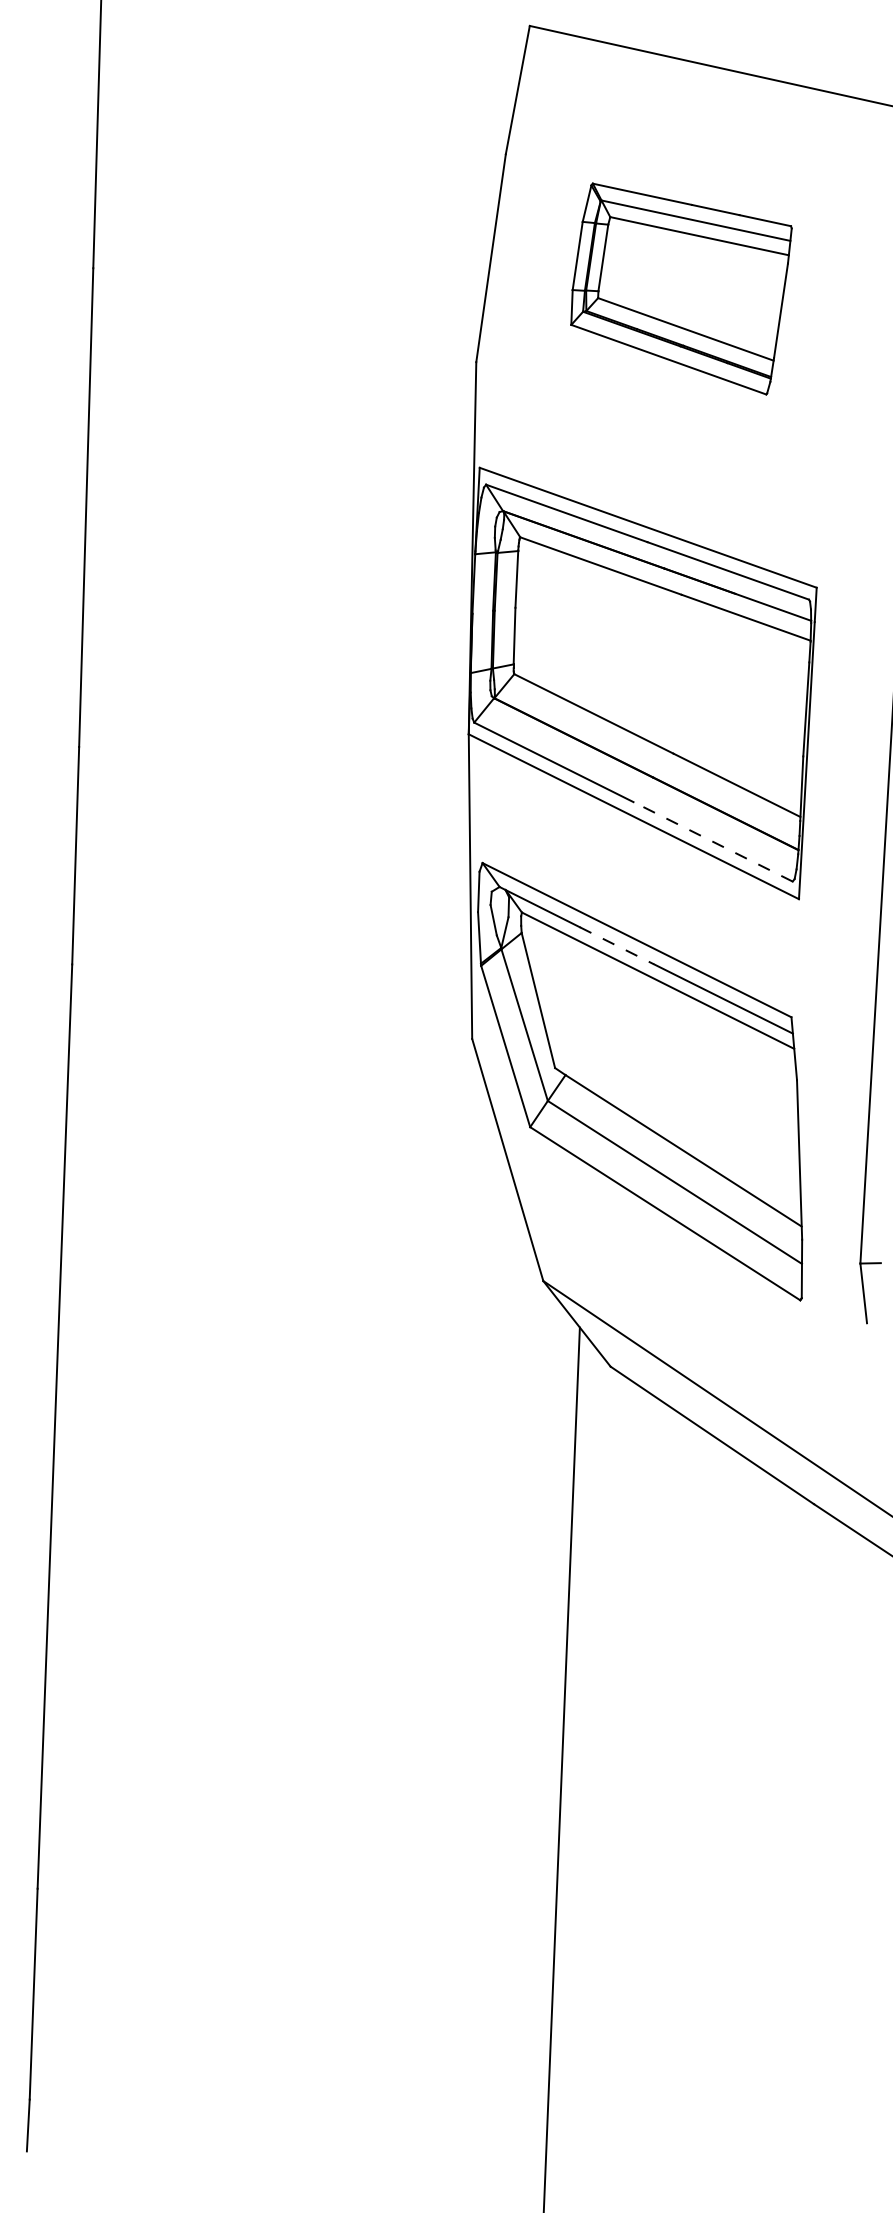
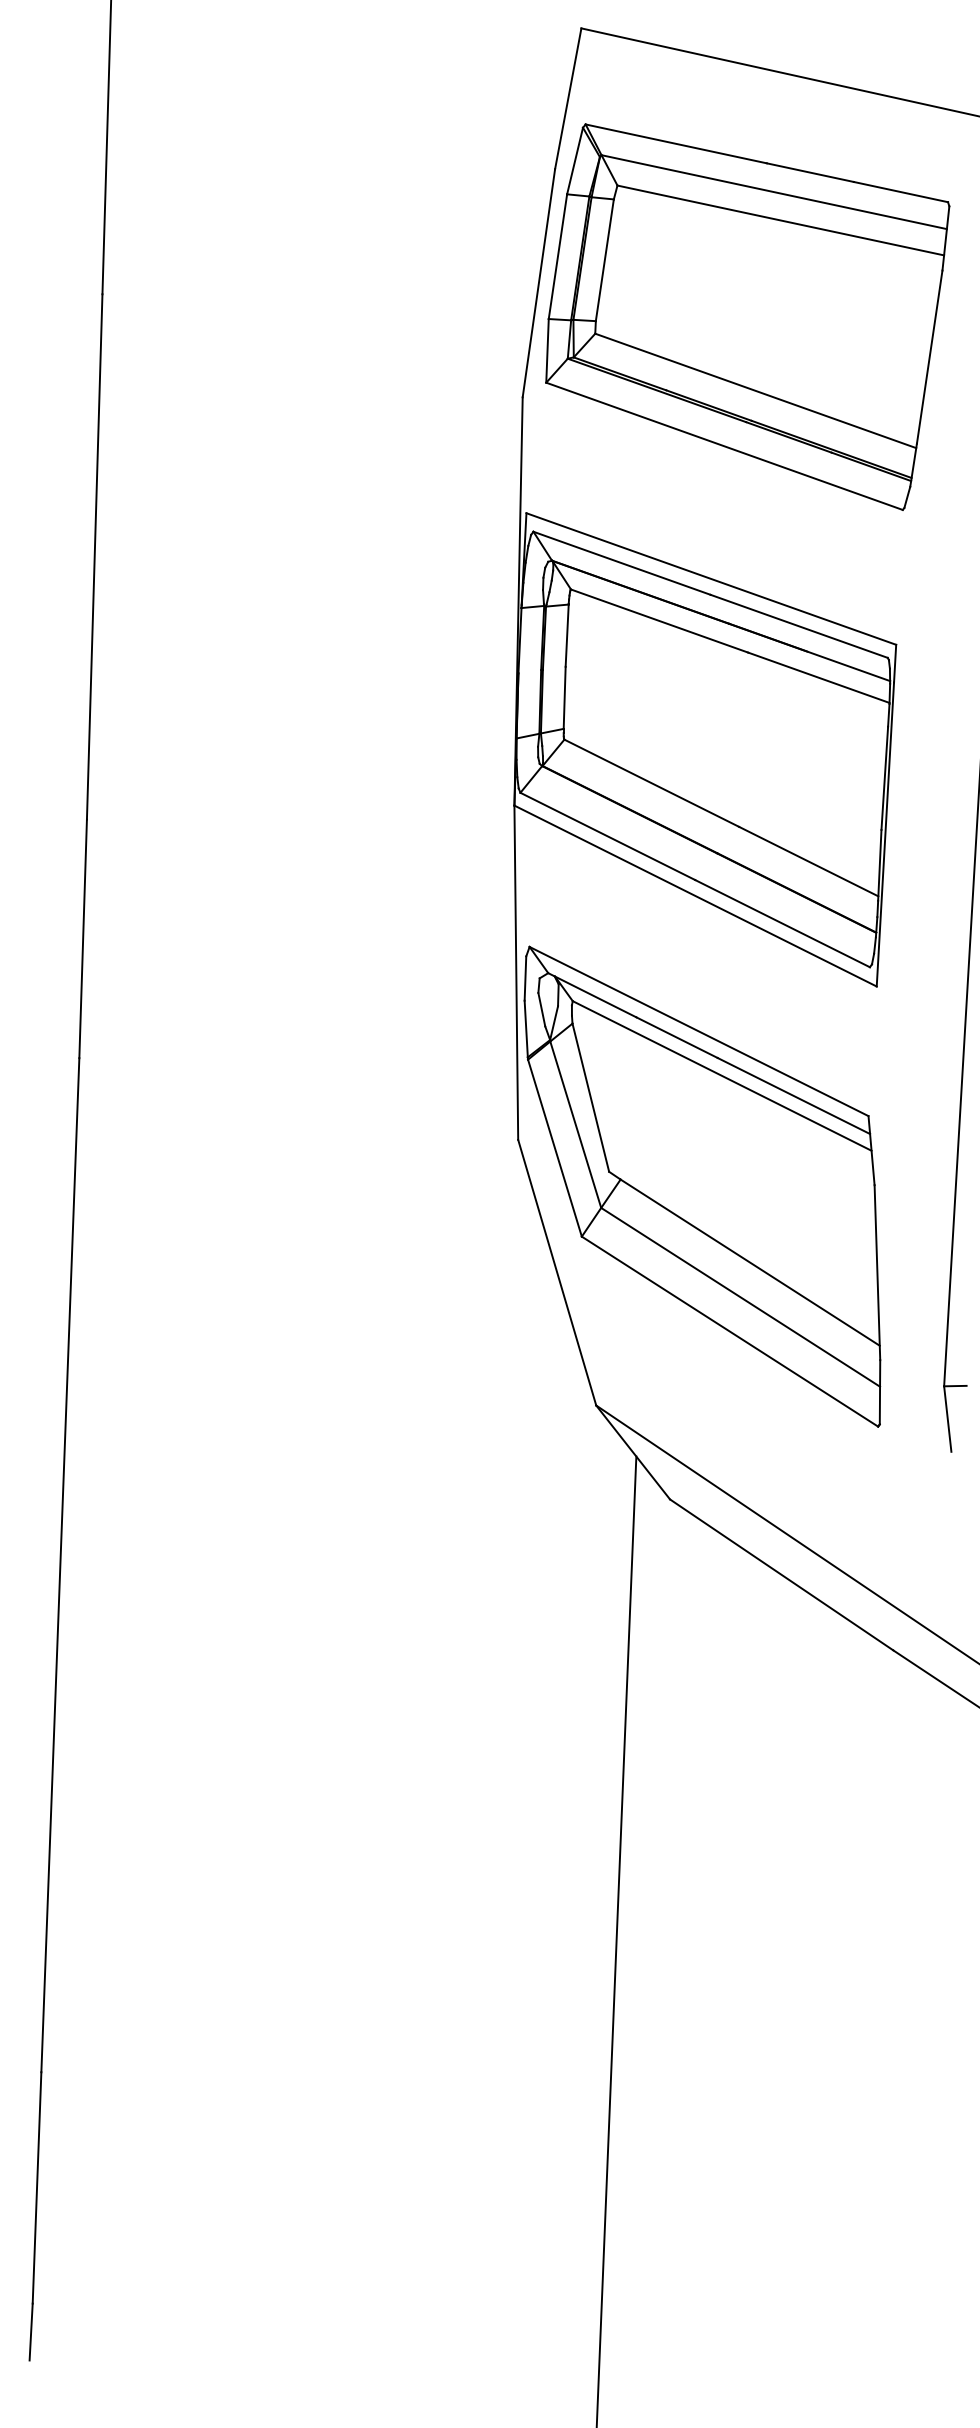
part: (681, 288) -> (747, 316), size x1.67
line: (713, 841) -> (782, 923), dashed -> solid
line: (617, 945) -> (677, 1037), dashed -> solid

